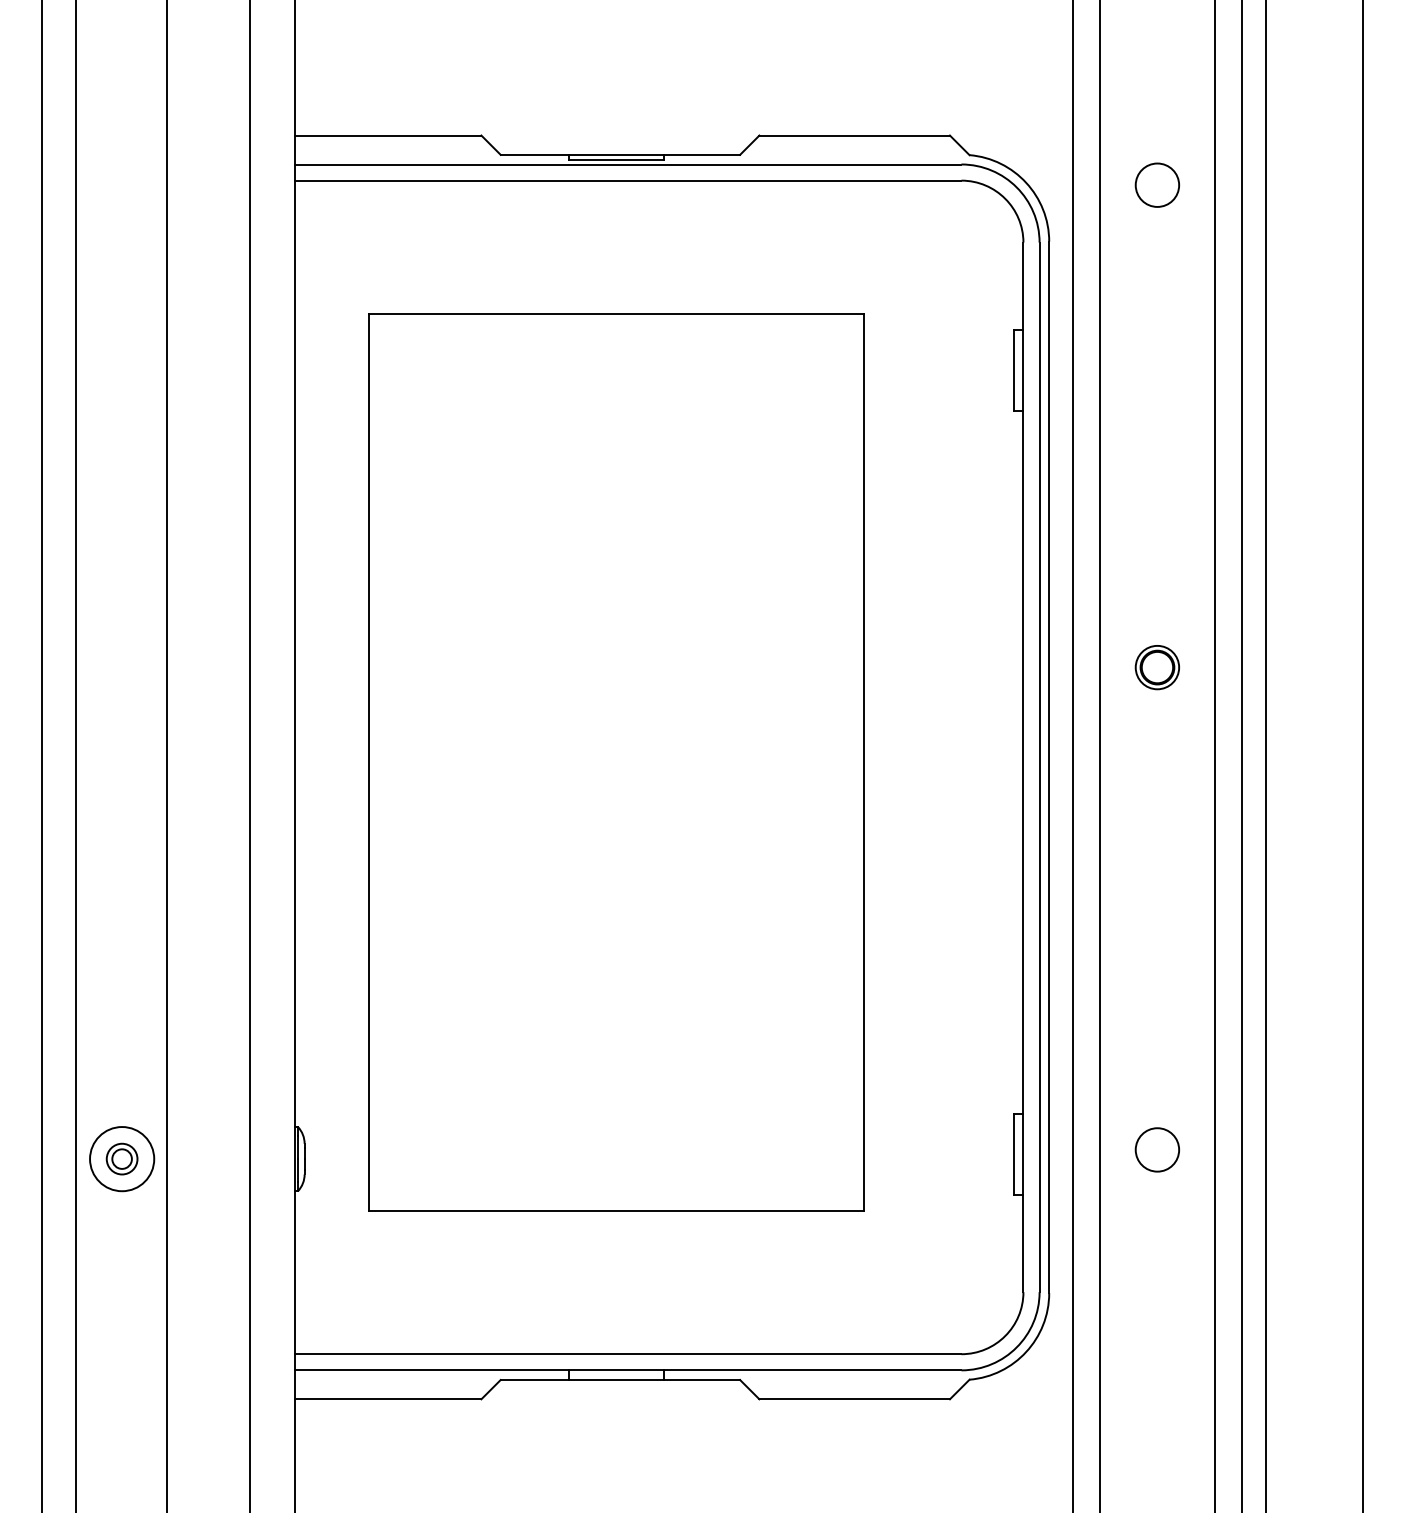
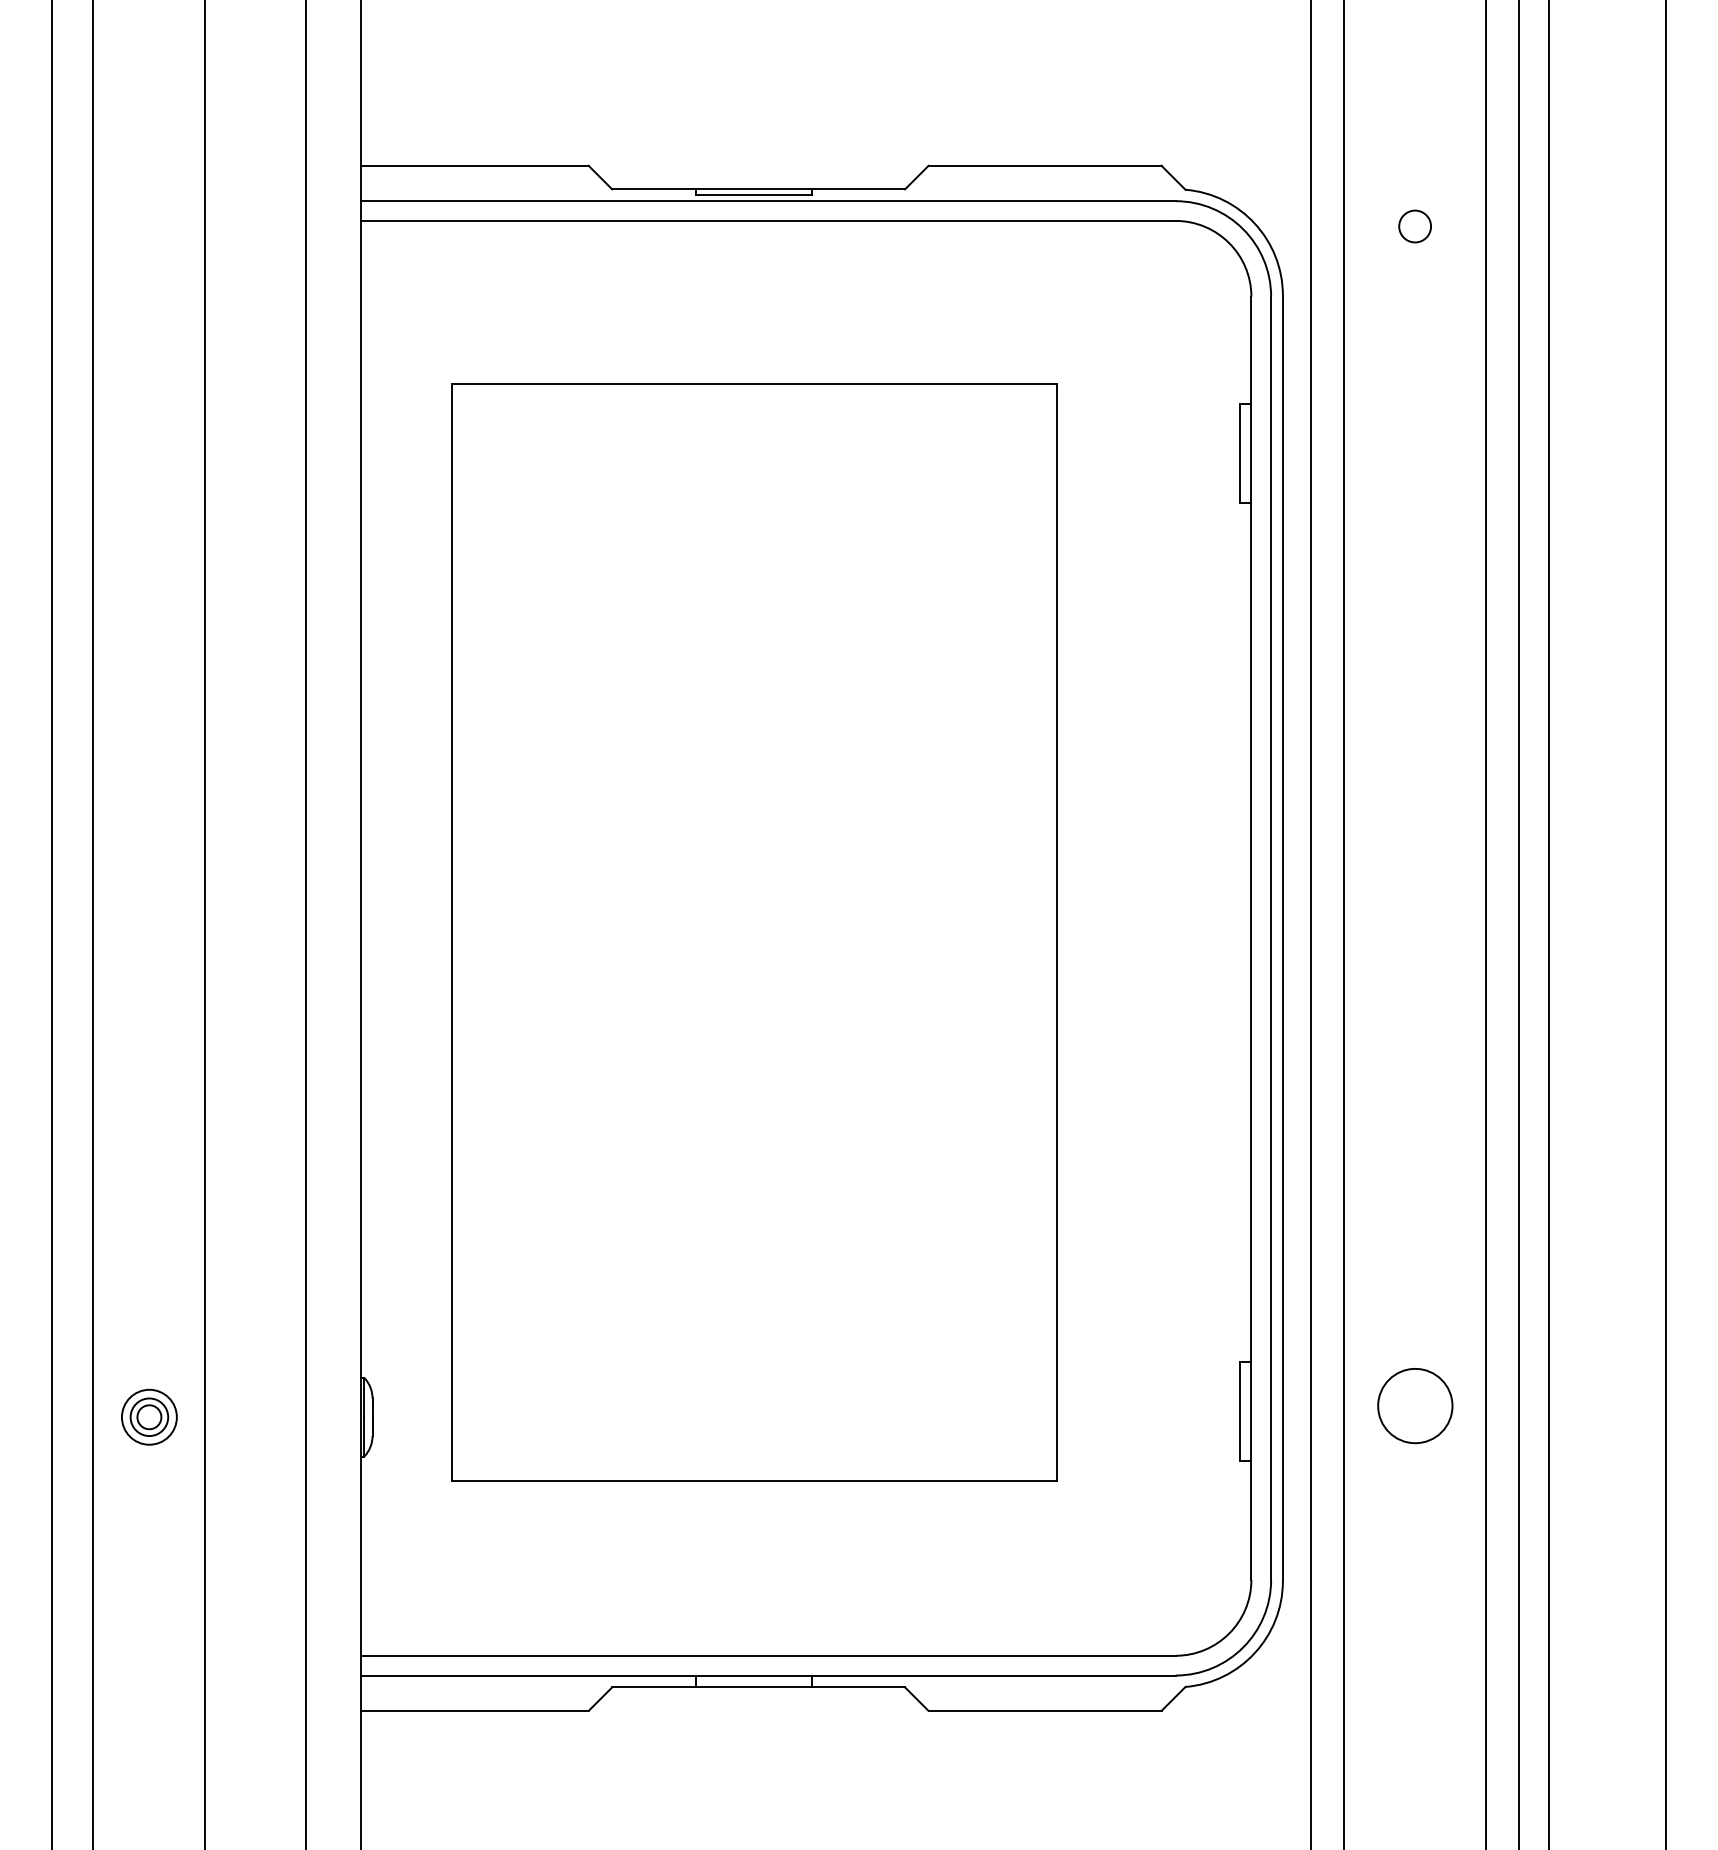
circle: (1156, 185) -> (1414, 226), size x0.6
part: (1156, 666) -> (1414, 815), removed
circle: (1156, 1149) -> (1414, 1405), size x1.4
circle: (122, 1159) -> (149, 1417), size x0.7

